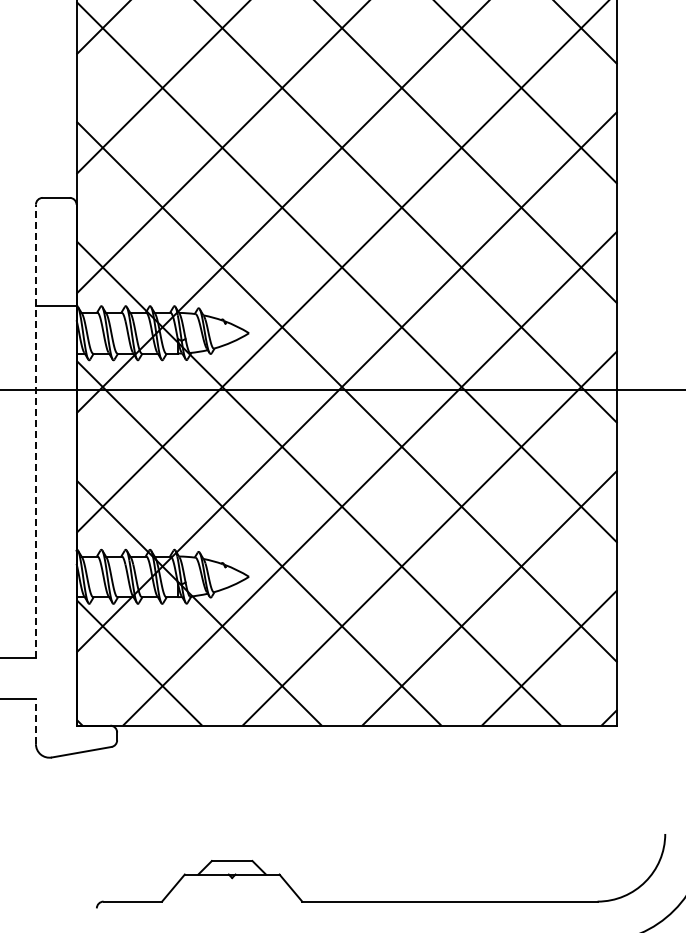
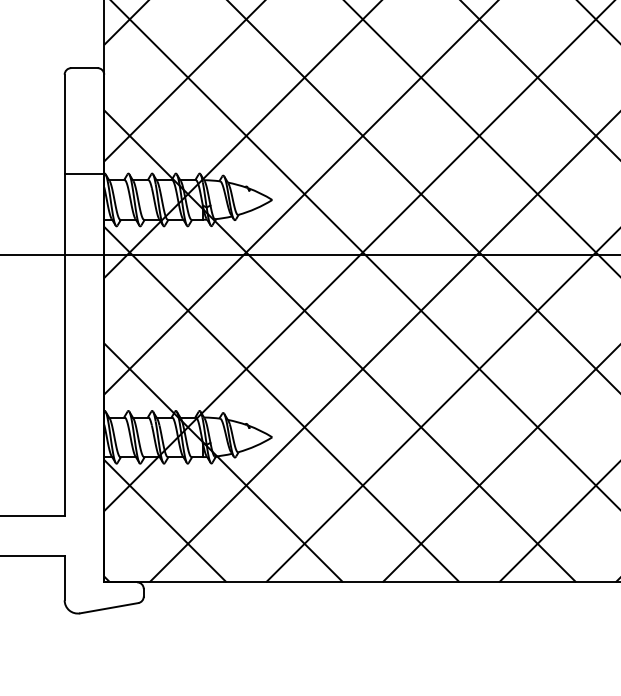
line: (35, 431) -> (64, 295), dashed -> solid
line: (35, 721) -> (64, 578), dashed -> solid

